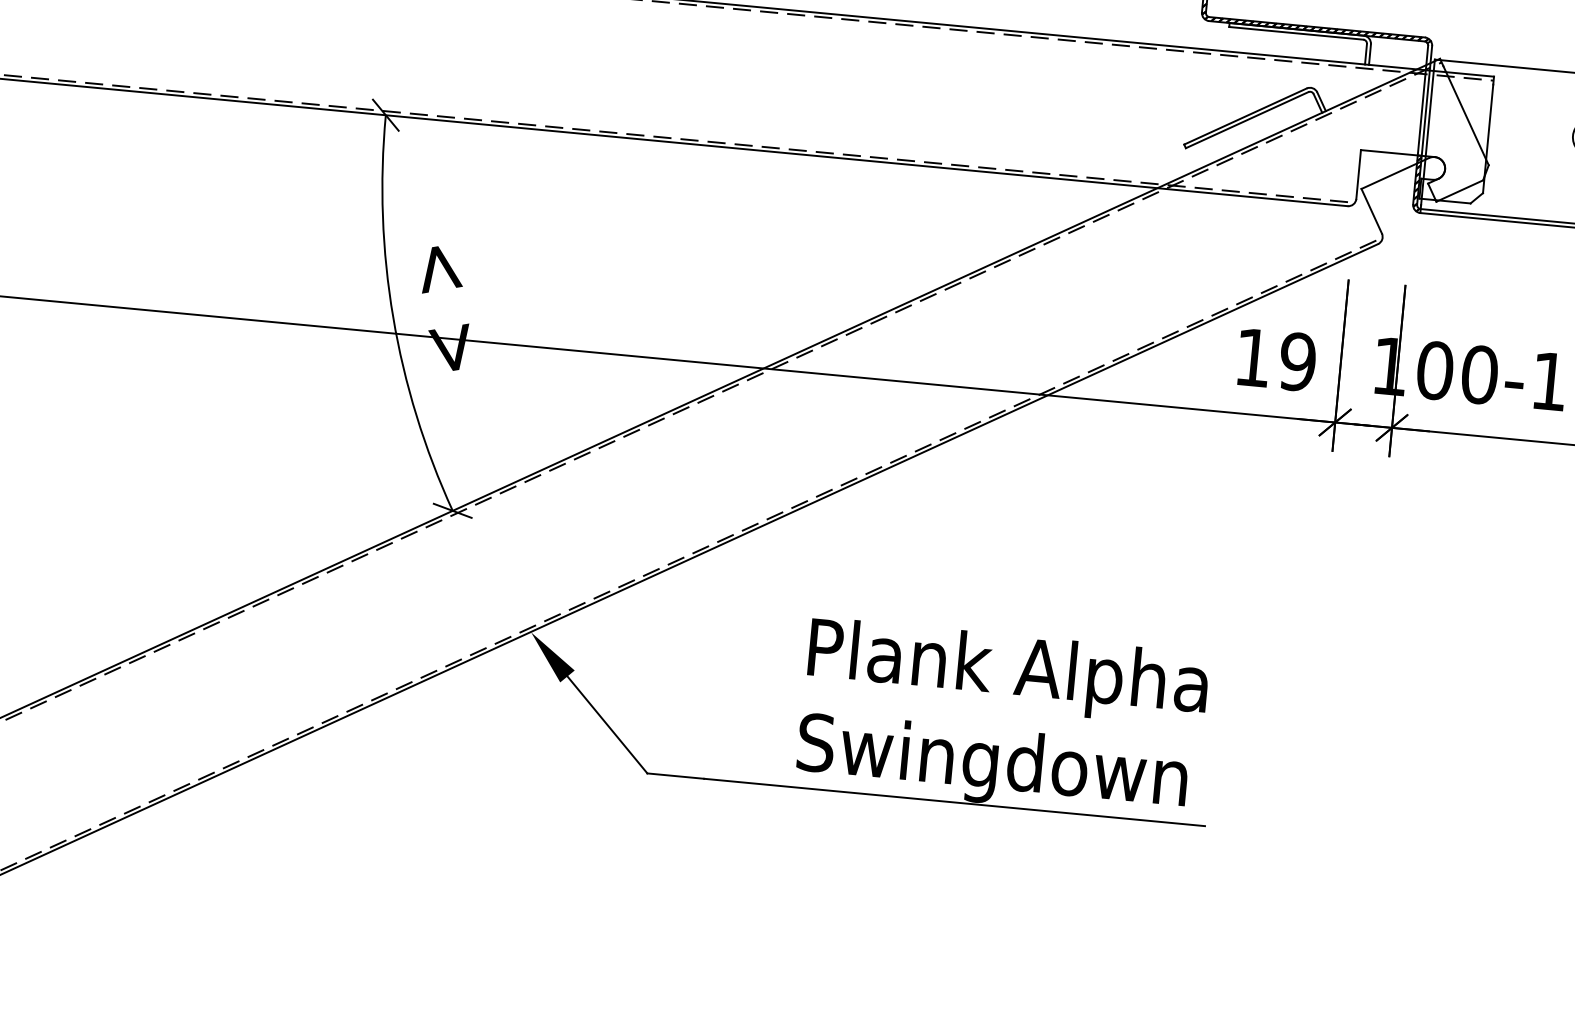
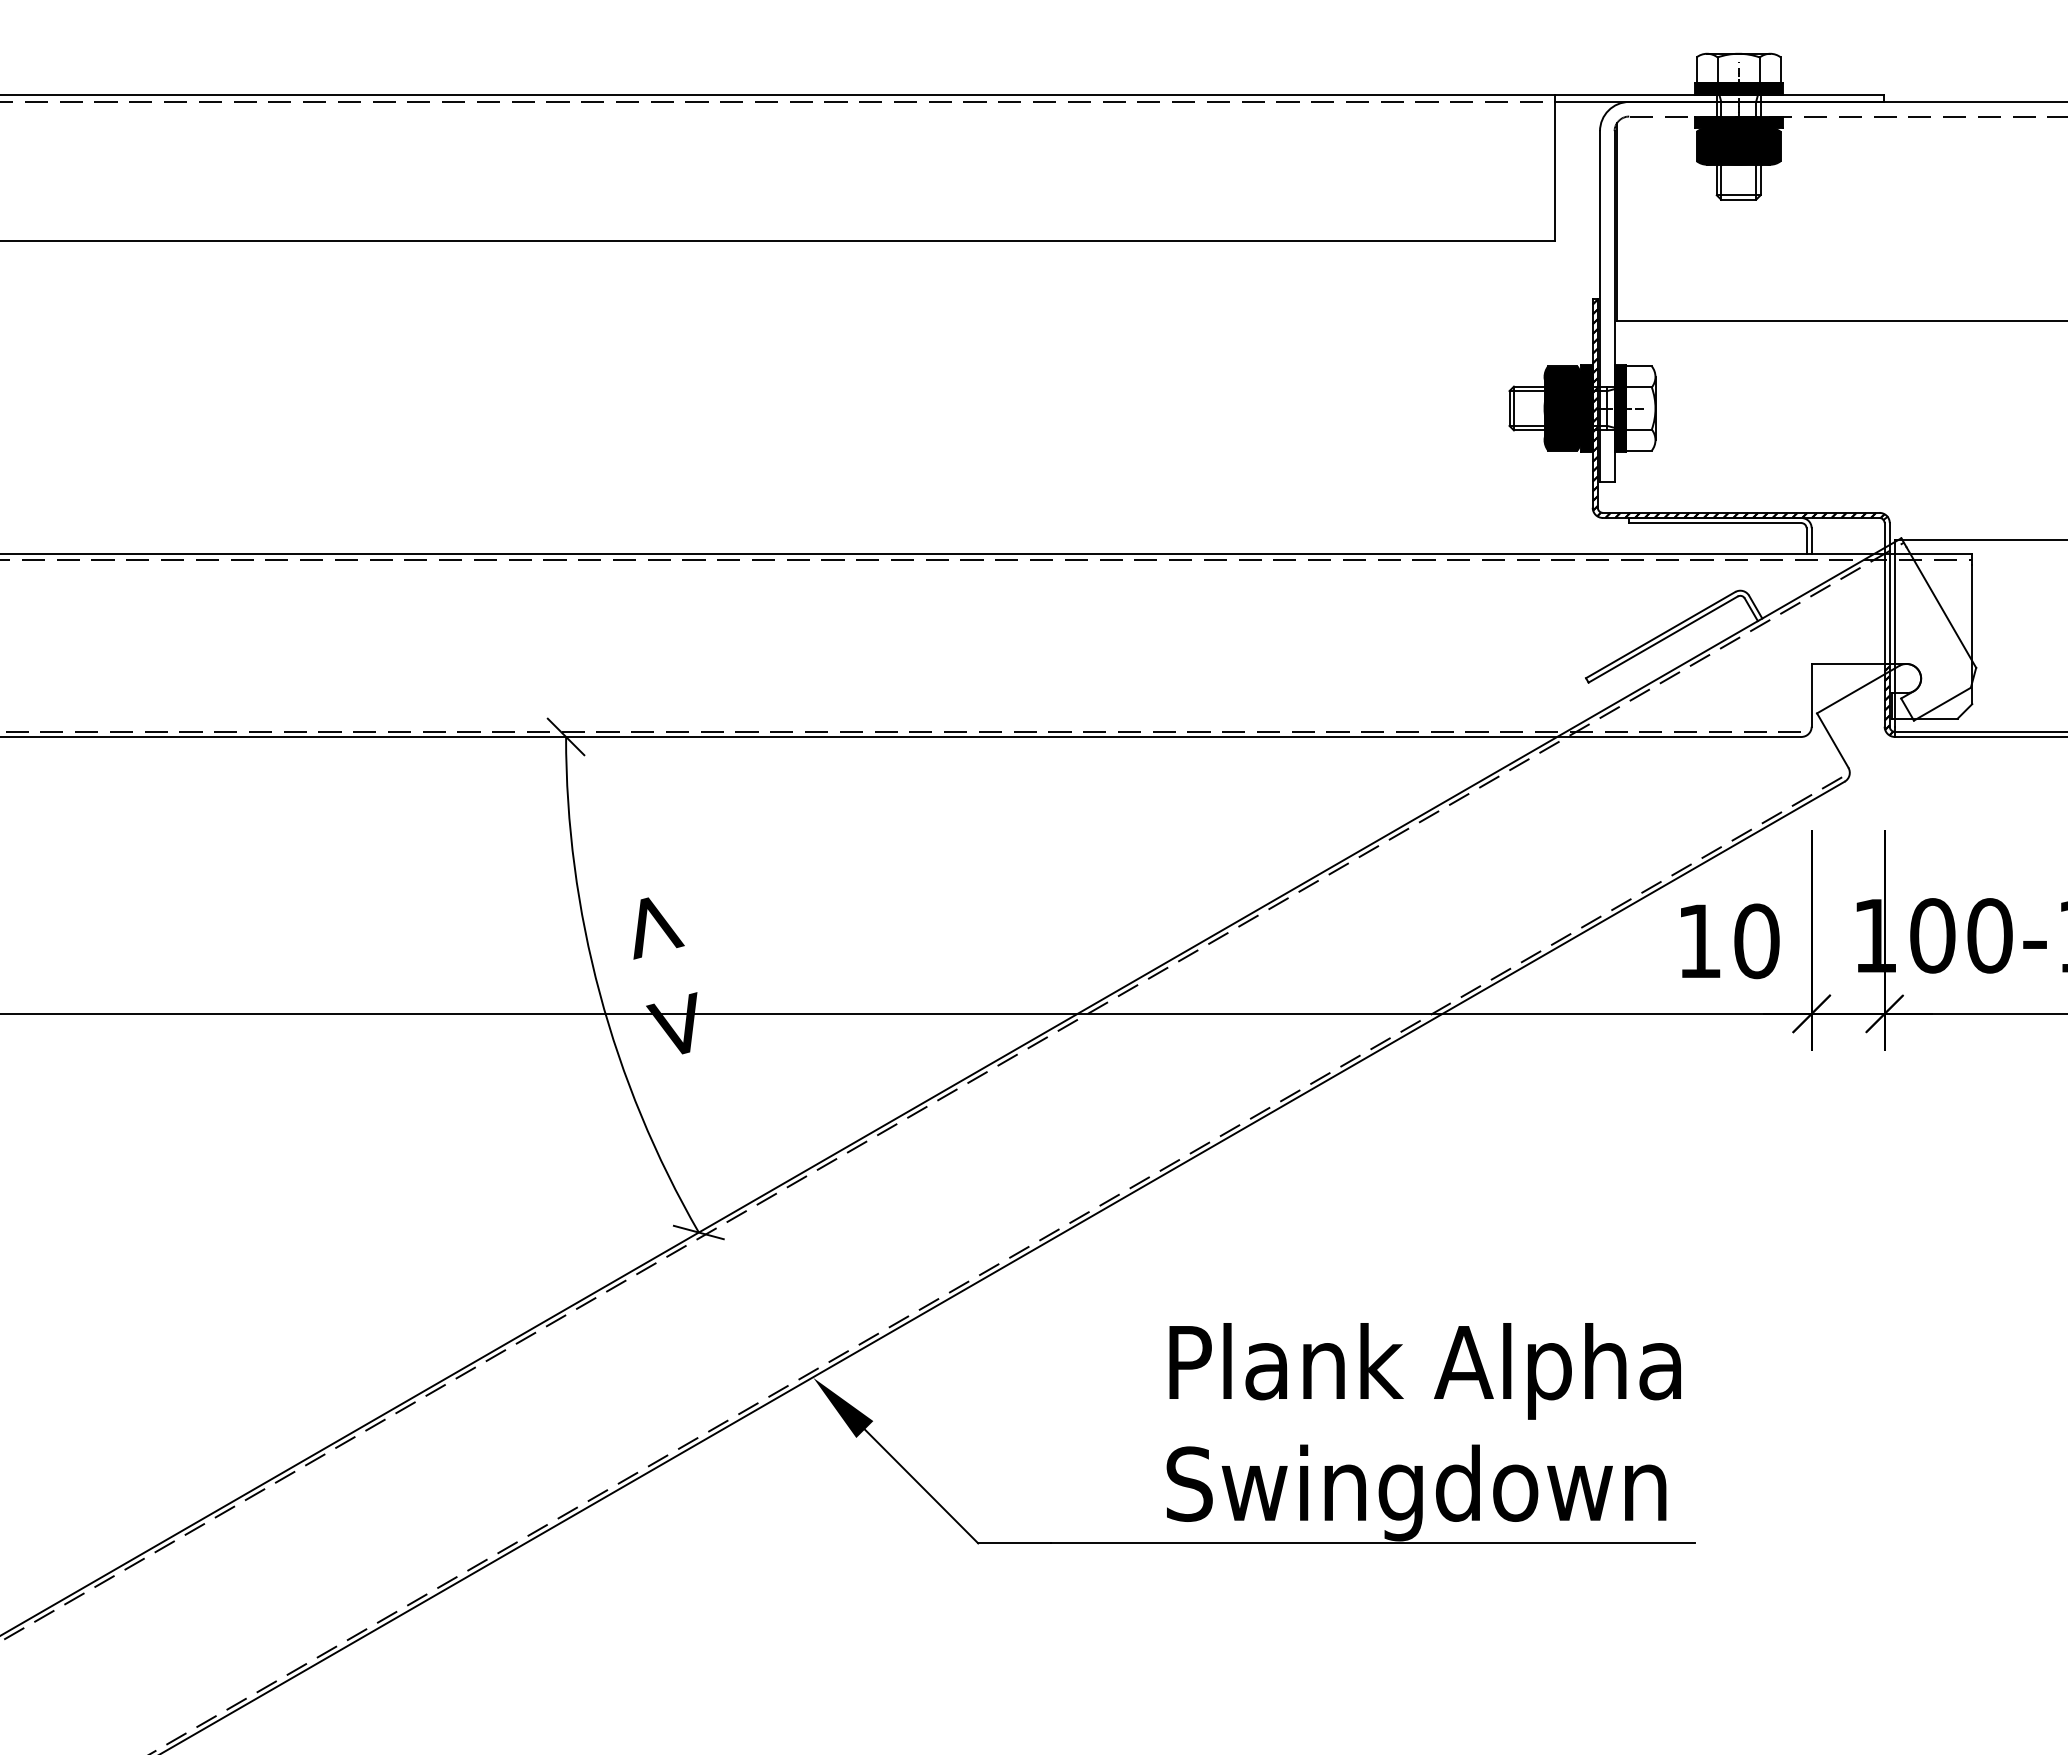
text: (1297, 362) -> (1756, 941), 19 -> 10

